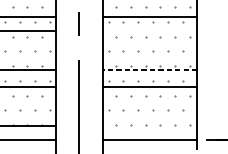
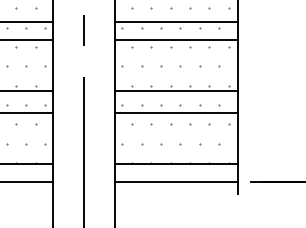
line: (150, 31) -> (176, 40), added
line: (150, 70) -> (176, 91), dashed -> solid
line: (150, 125) -> (176, 163), added

